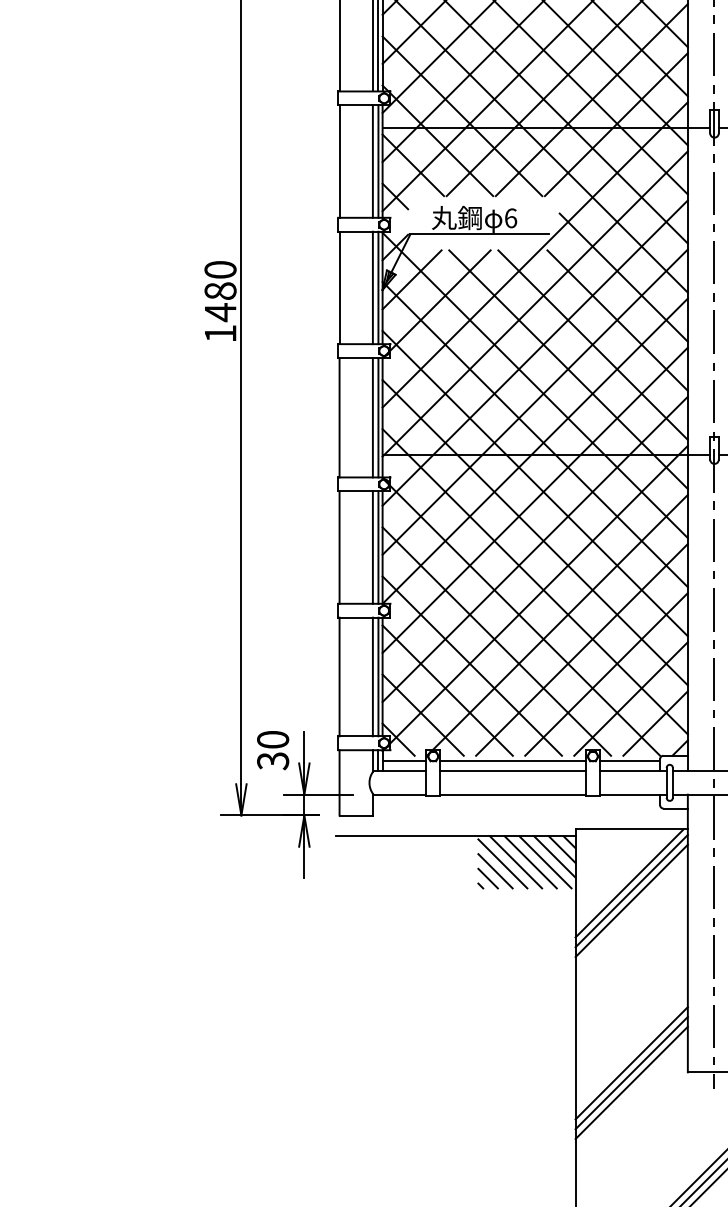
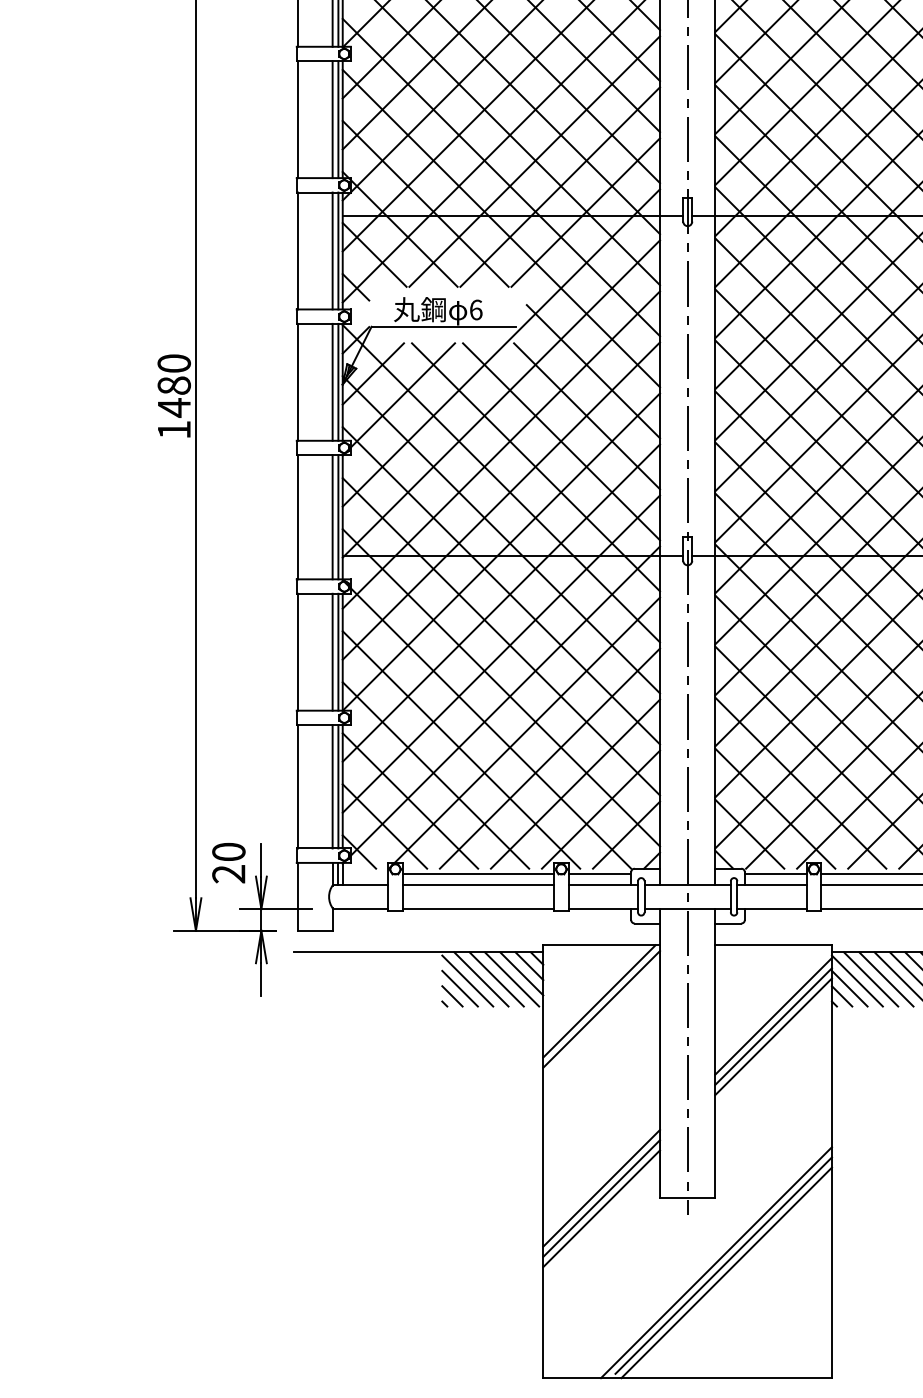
text: (272, 761) -> (228, 874), 30 -> 20
line: (404, 761) -> (365, 874), removed
line: (631, 900) -> (601, 1019), removed

